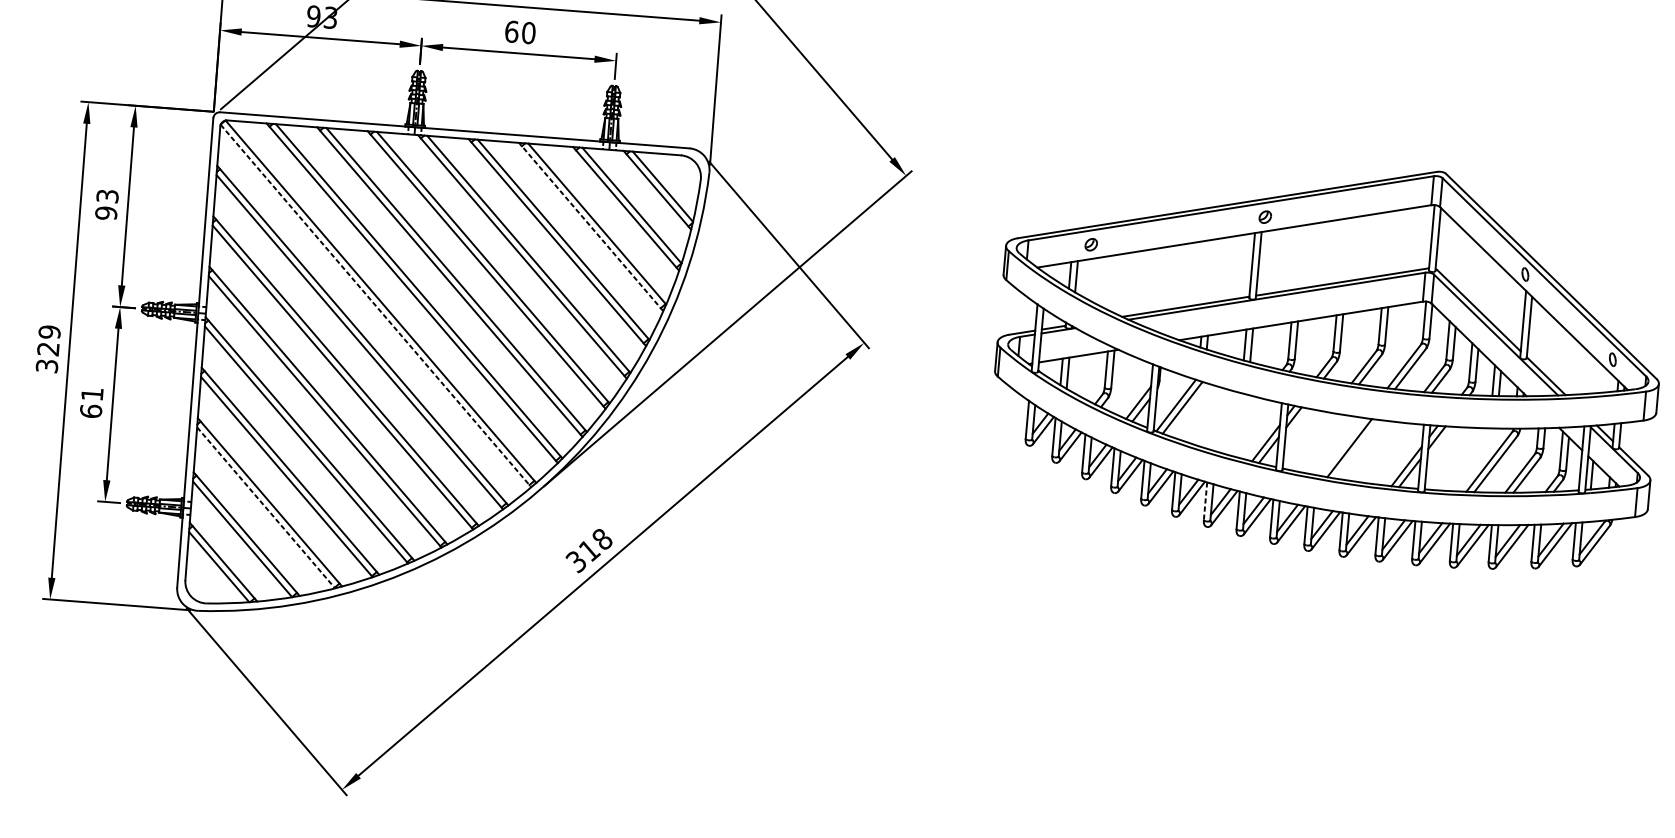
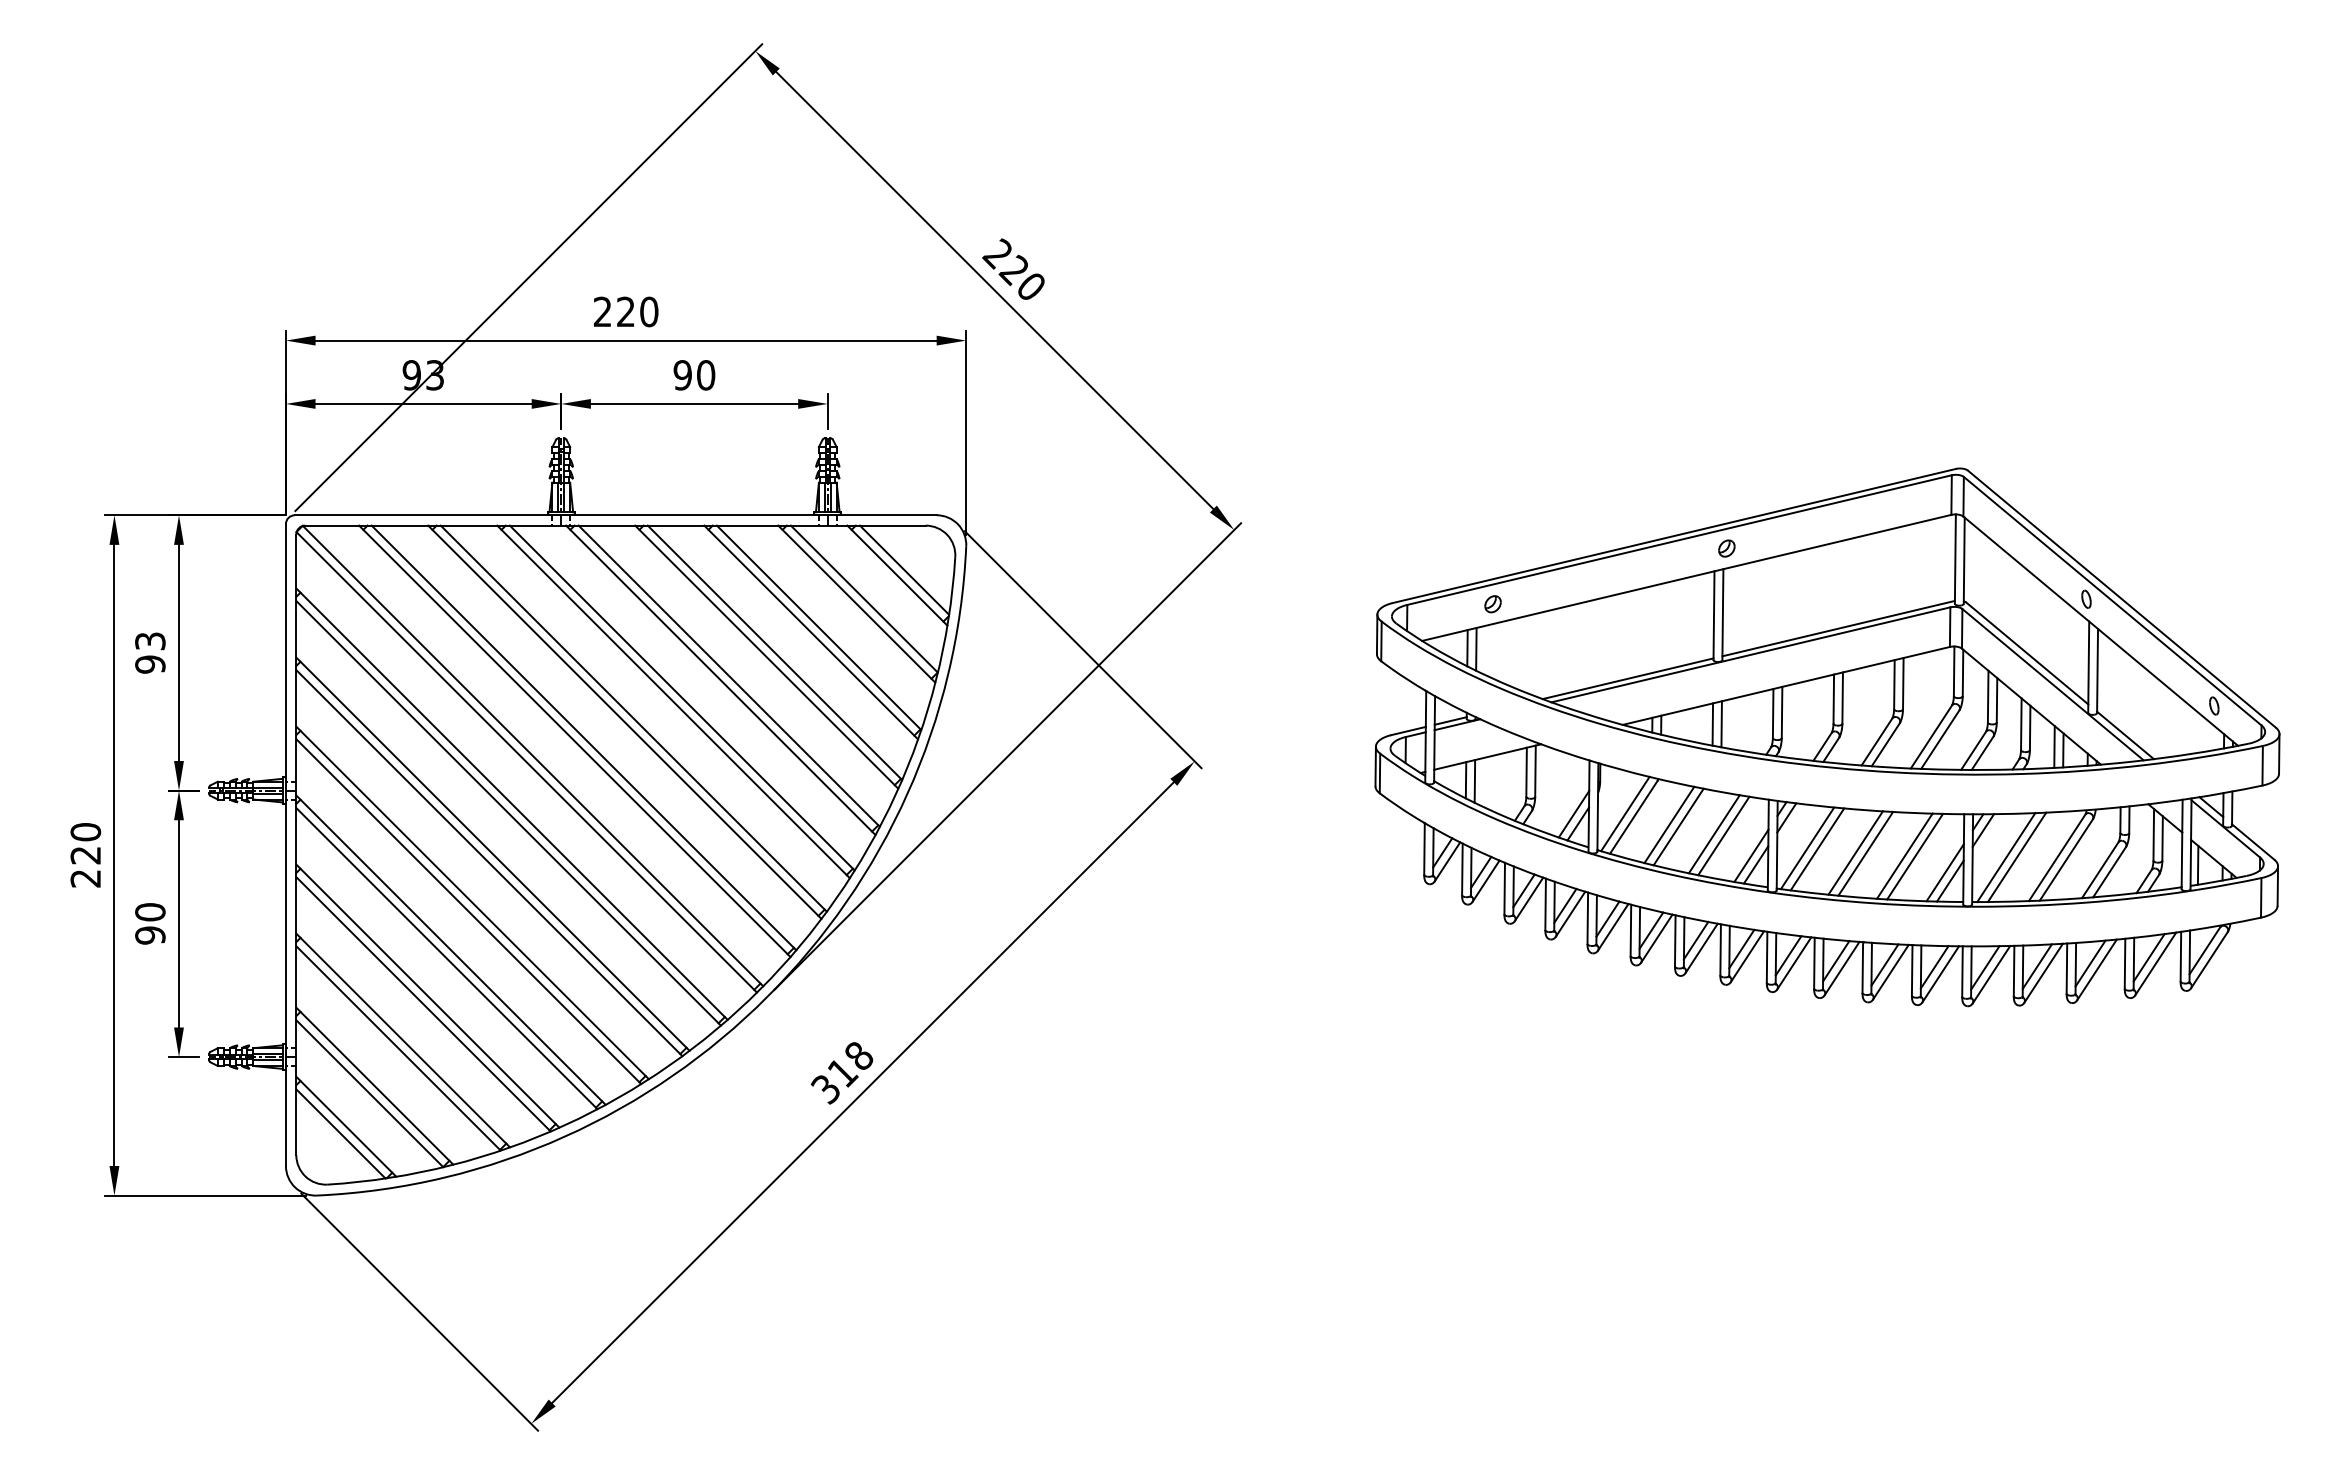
text: (511, 31) -> (682, 375), 60 -> 90
line: (590, 227) -> (810, 632), dashed -> solid
line: (375, 306) -> (526, 762), dashed -> solid
text: (48, 349) -> (85, 855), 329 -> 220
text: (91, 402) -> (150, 923), 61 -> 90
line: (1207, 415) -> (1669, 824), added
line: (1214, 417) -> (1678, 826), added
line: (1239, 425) -> (1713, 834), added
line: (1246, 426) -> (1723, 835), added
line: (1307, 440) -> (1807, 848), added
line: (1314, 442) -> (1817, 849), added
line: (1342, 446) -> (1855, 852), added
line: (1377, 451) -> (1904, 855), added
line: (1385, 452) -> (1915, 856), added
line: (1452, 458) -> (2006, 857), added
line: (1459, 458) -> (2016, 856), added
line: (1205, 500) -> (1675, 940), dashed -> solid
line: (266, 507) -> (398, 1048), dashed -> solid

